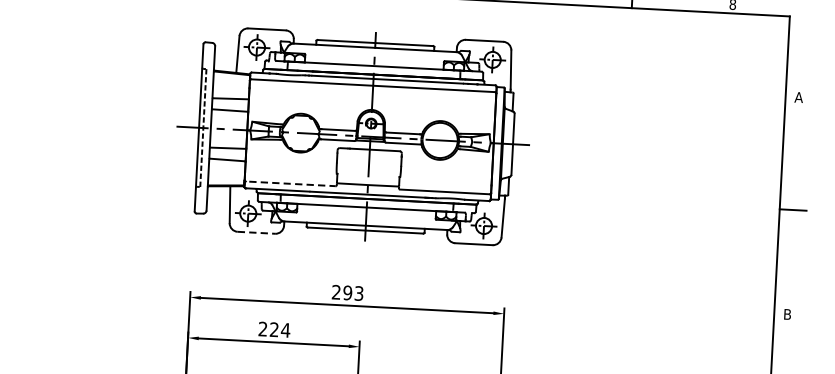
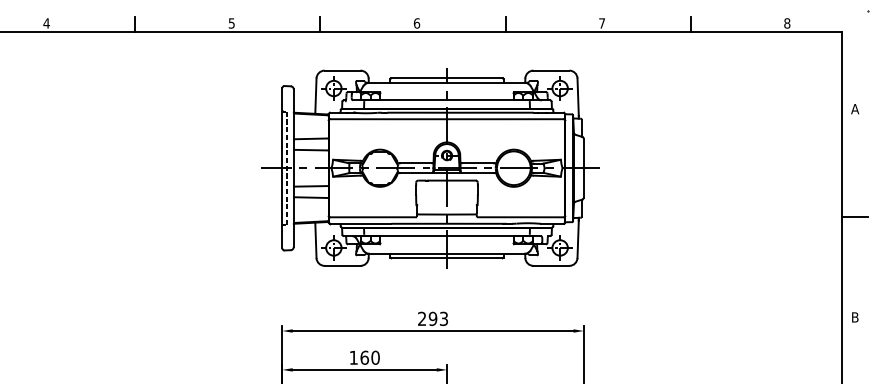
line: (291, 184) -> (373, 217), dashed -> solid
line: (256, 232) -> (342, 265), dashed -> solid
text: (274, 329) -> (364, 357), 224 -> 160

